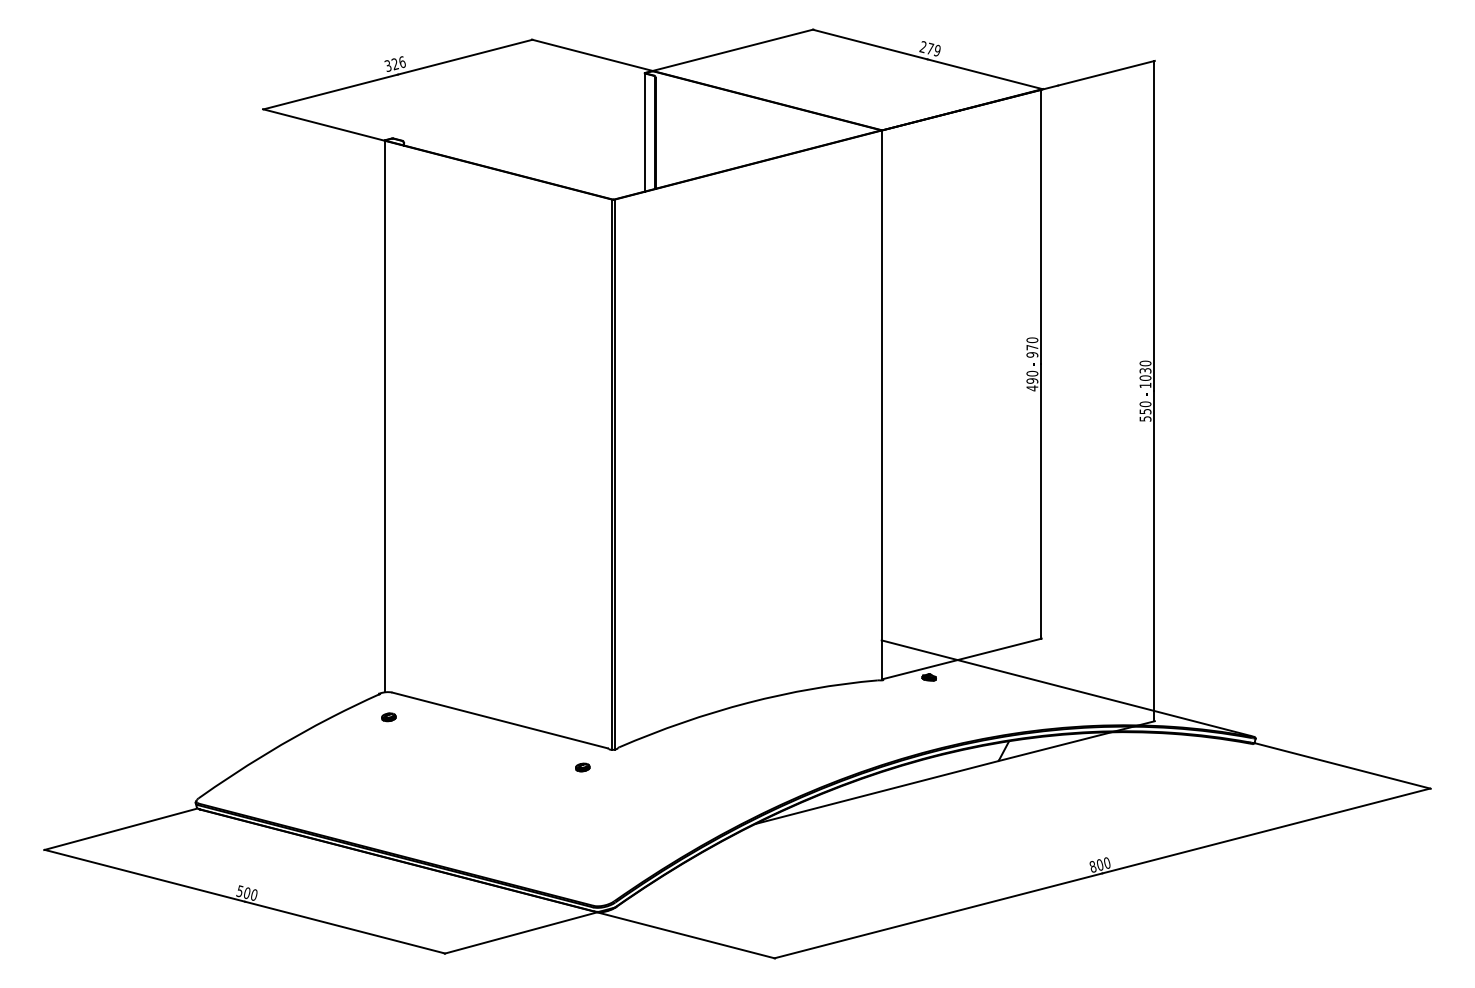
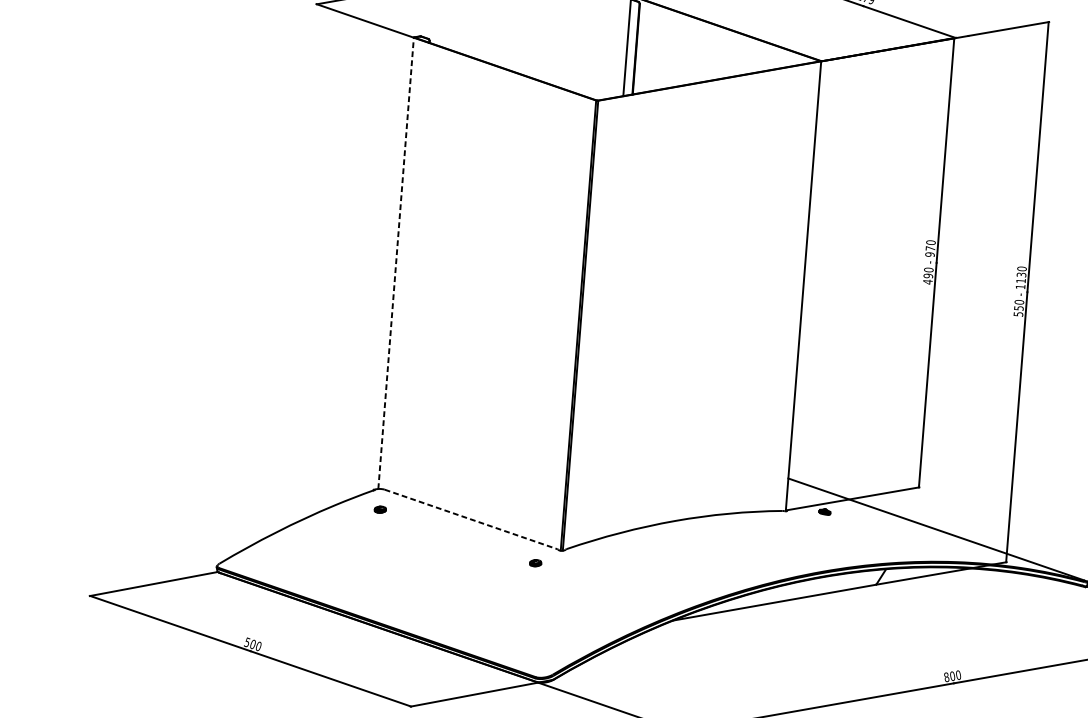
text: (1145, 377) -> (1021, 280), 1030 -> 1130
line: (384, 416) -> (396, 263), solid -> dashed
line: (500, 720) -> (471, 519), solid -> dashed

